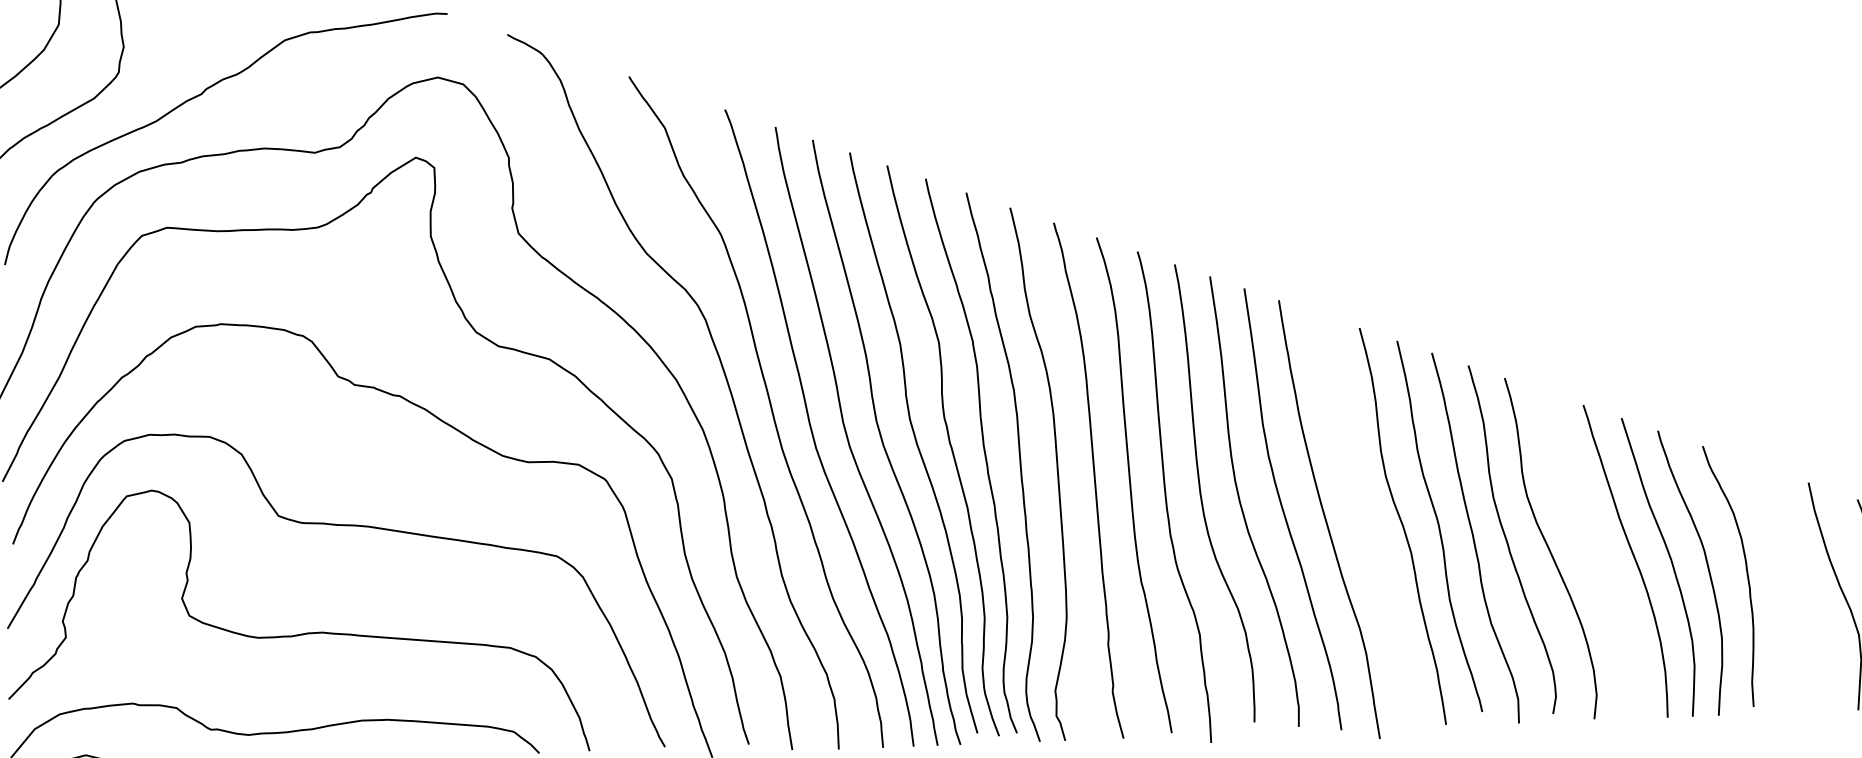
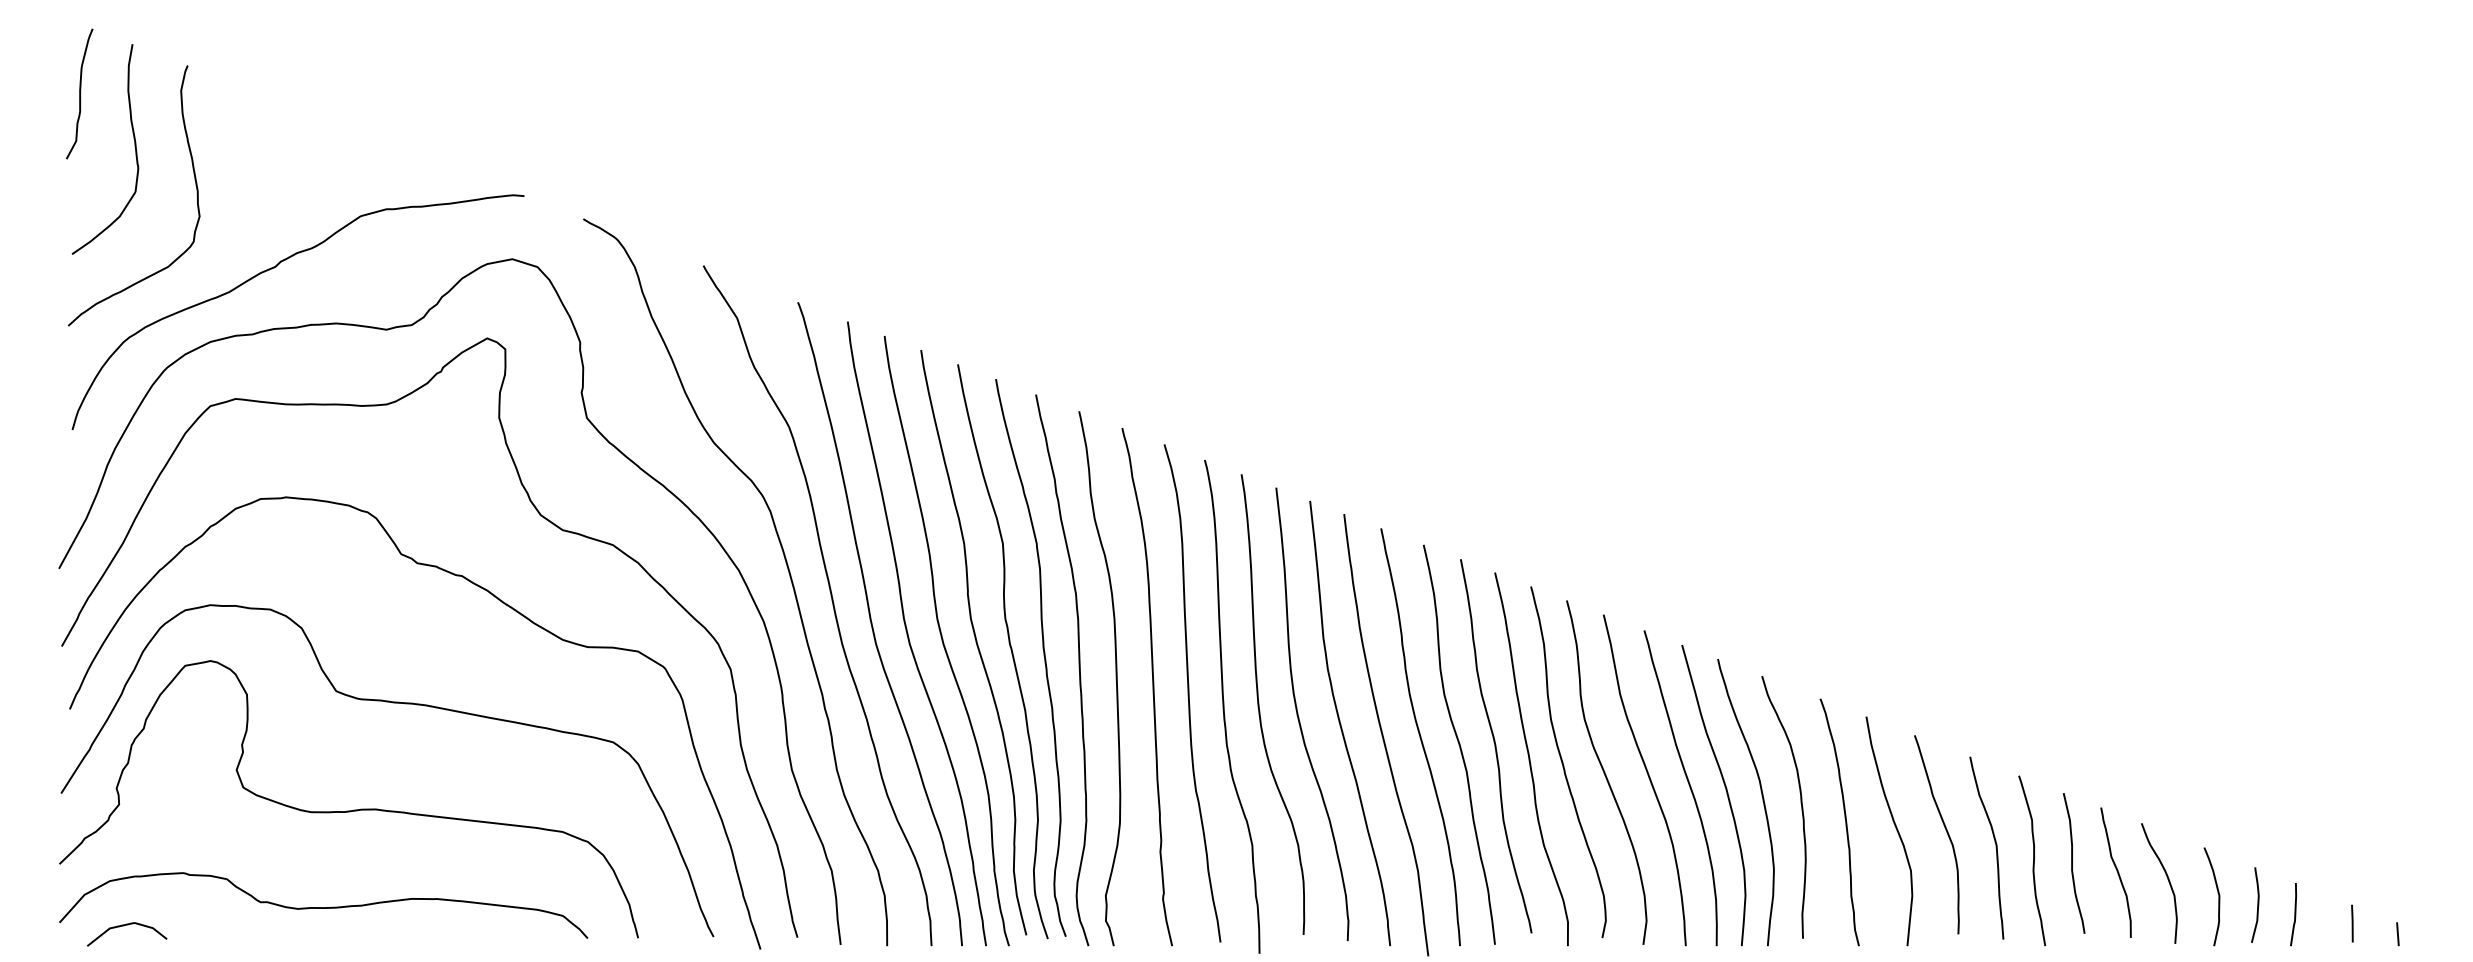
curve: (1363, 520) -> (1420, 737), added
curve: (1593, 552) -> (1648, 778), added
curve: (1791, 589) -> (1845, 822), added

